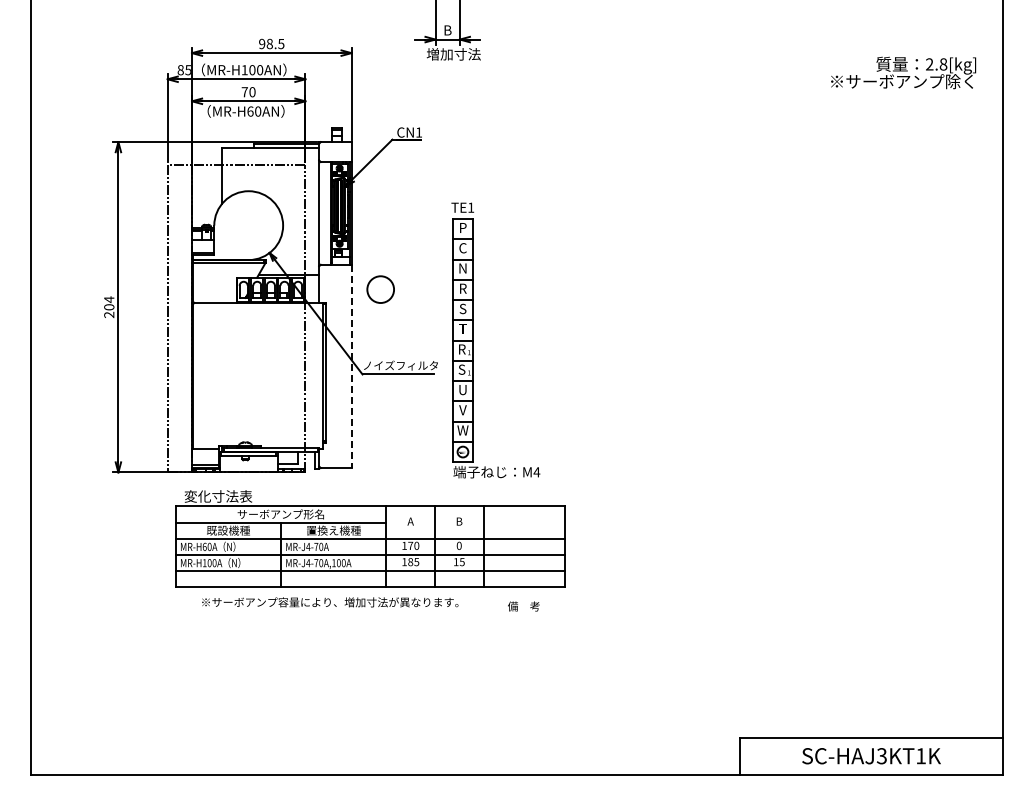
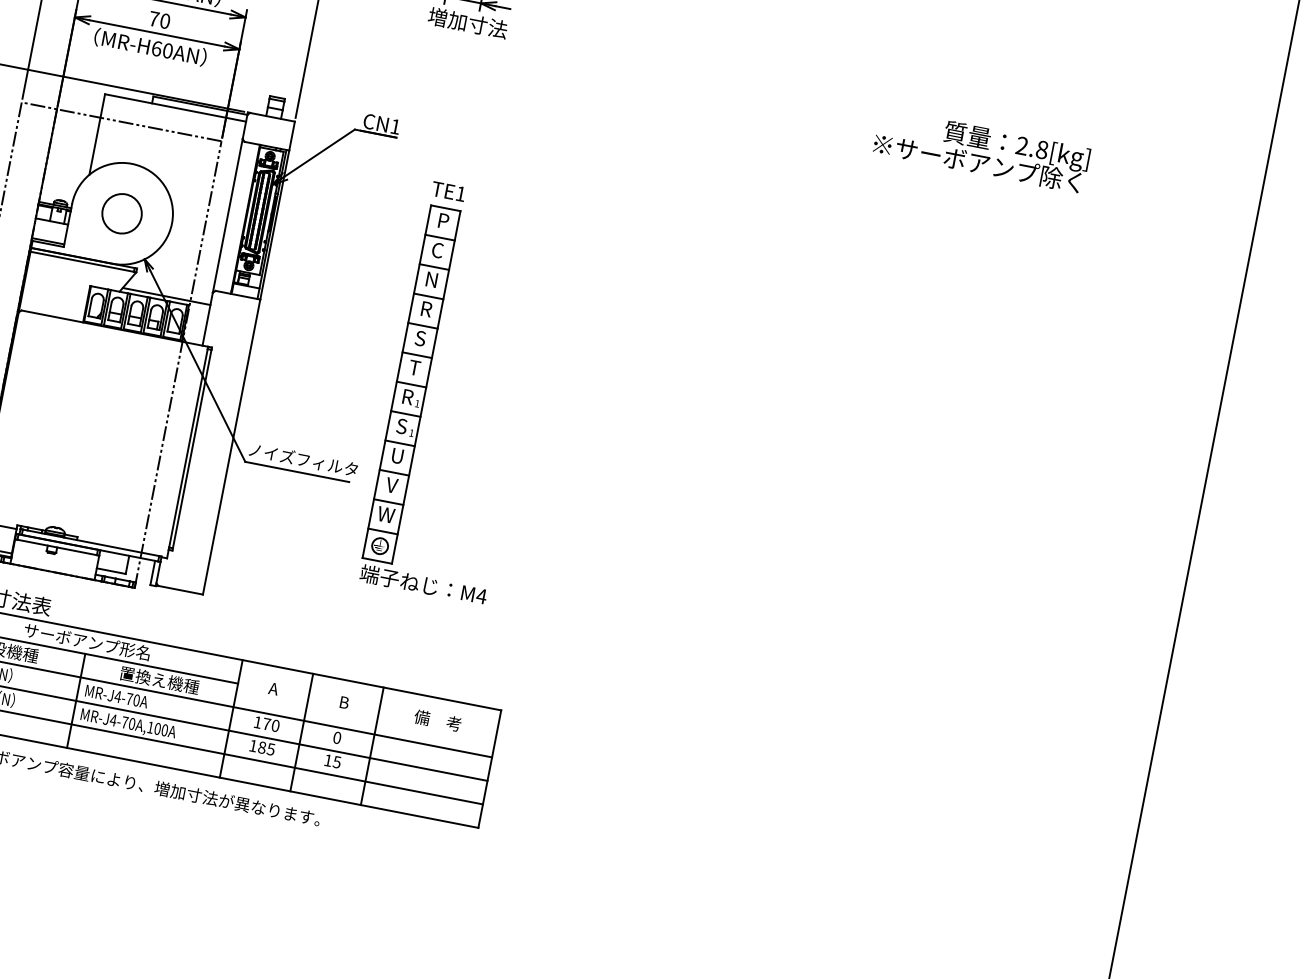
text: (903, 72) -> (981, 150), moved
circle: (380, 289) -> (121, 213), moved
part: (473, 340) -> (426, 387), moved
line: (351, 366) -> (231, 447), dashed -> solid
text: (523, 606) -> (437, 720), moved

